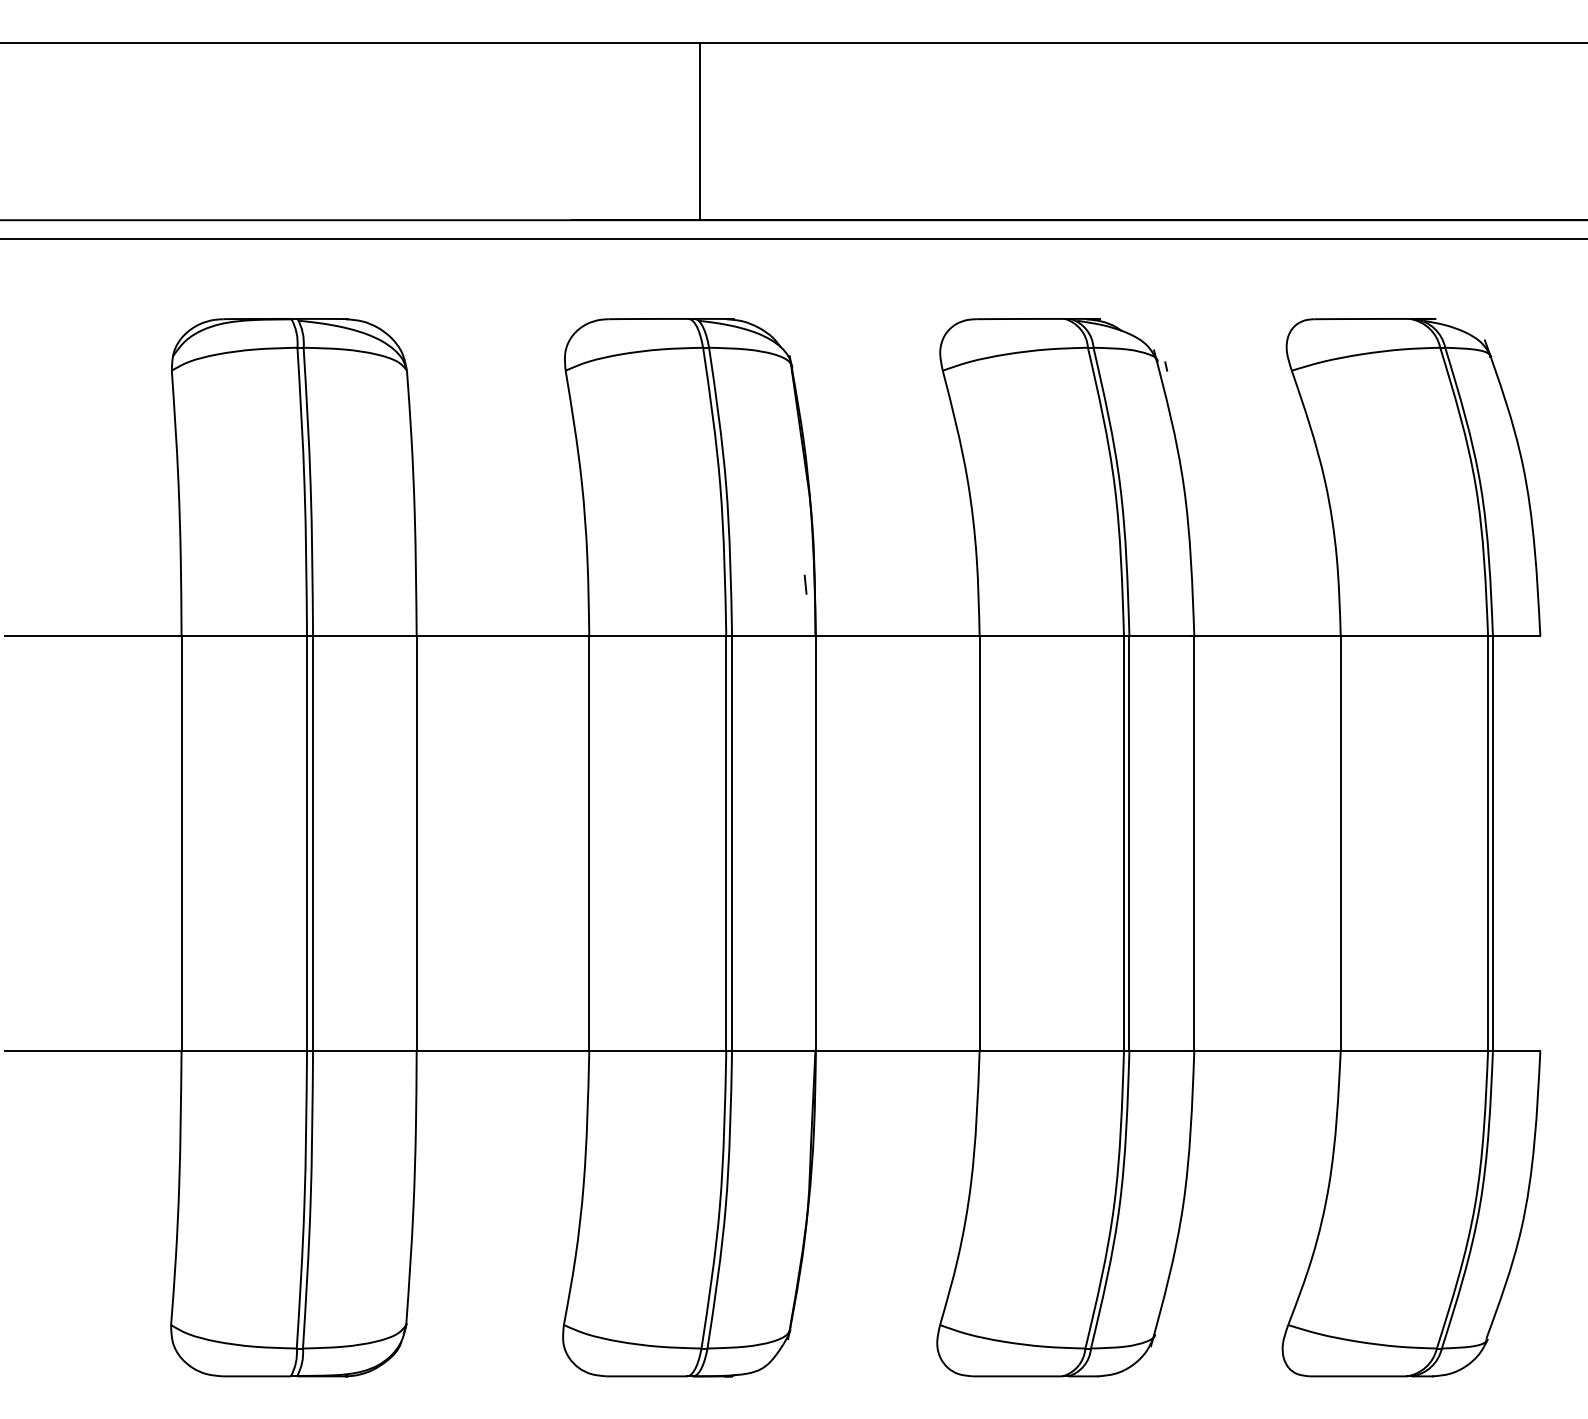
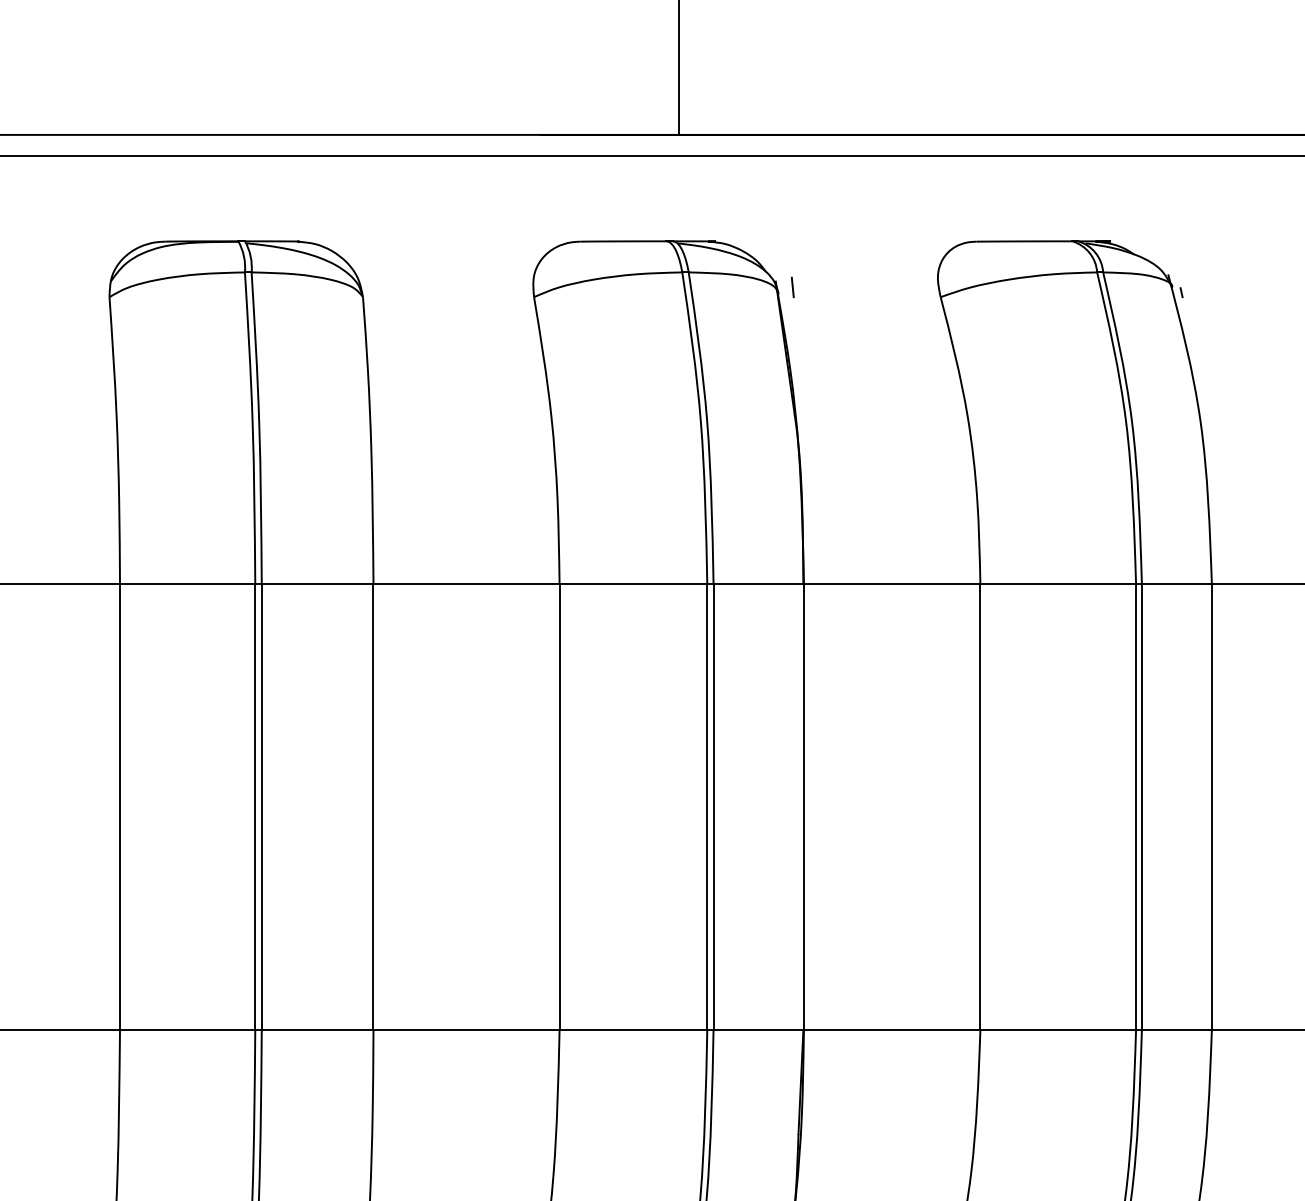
line: (805, 584) -> (792, 287), moved

